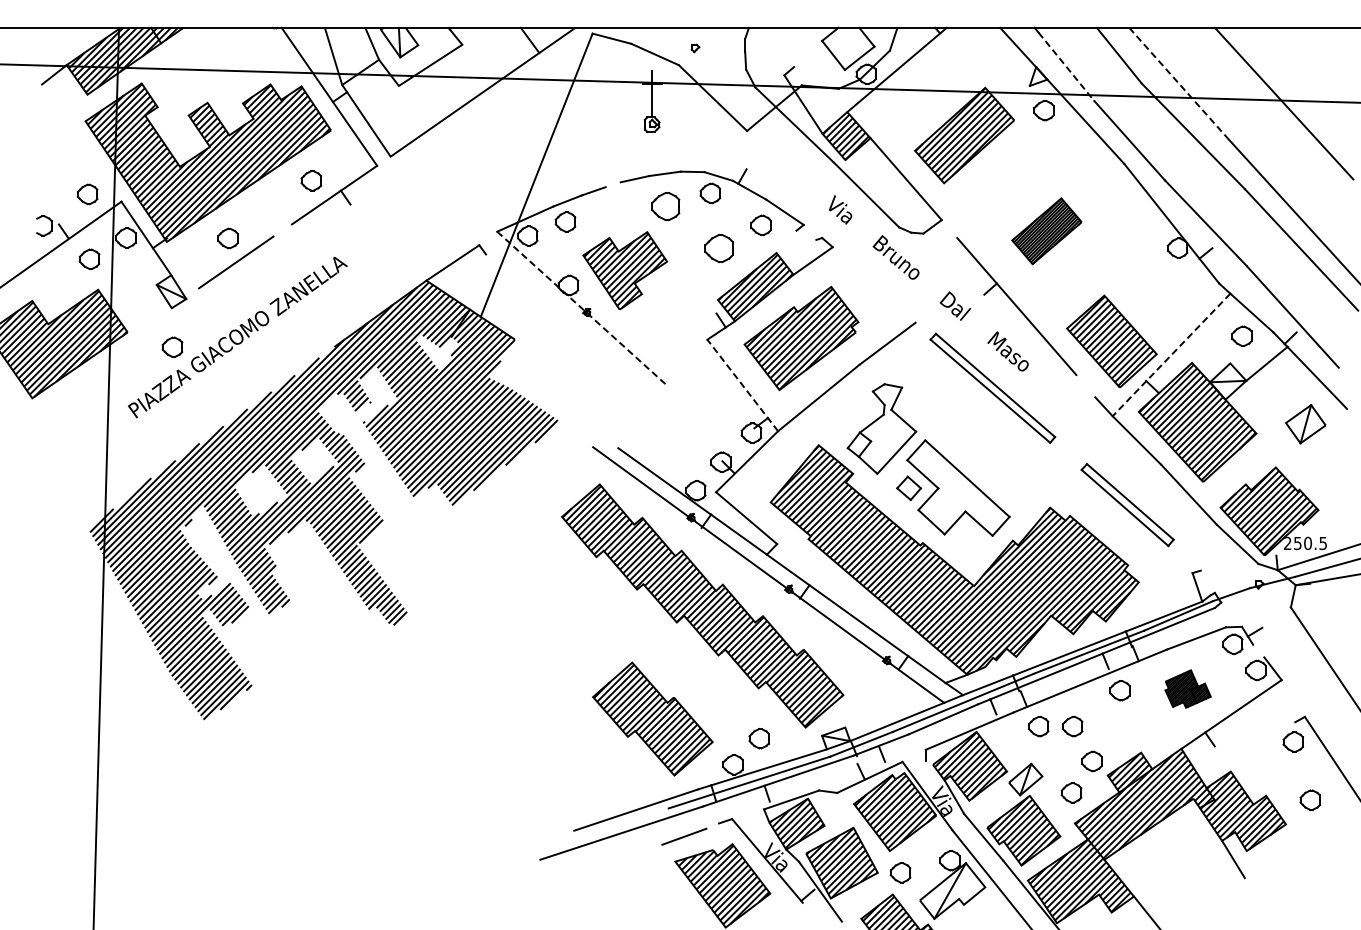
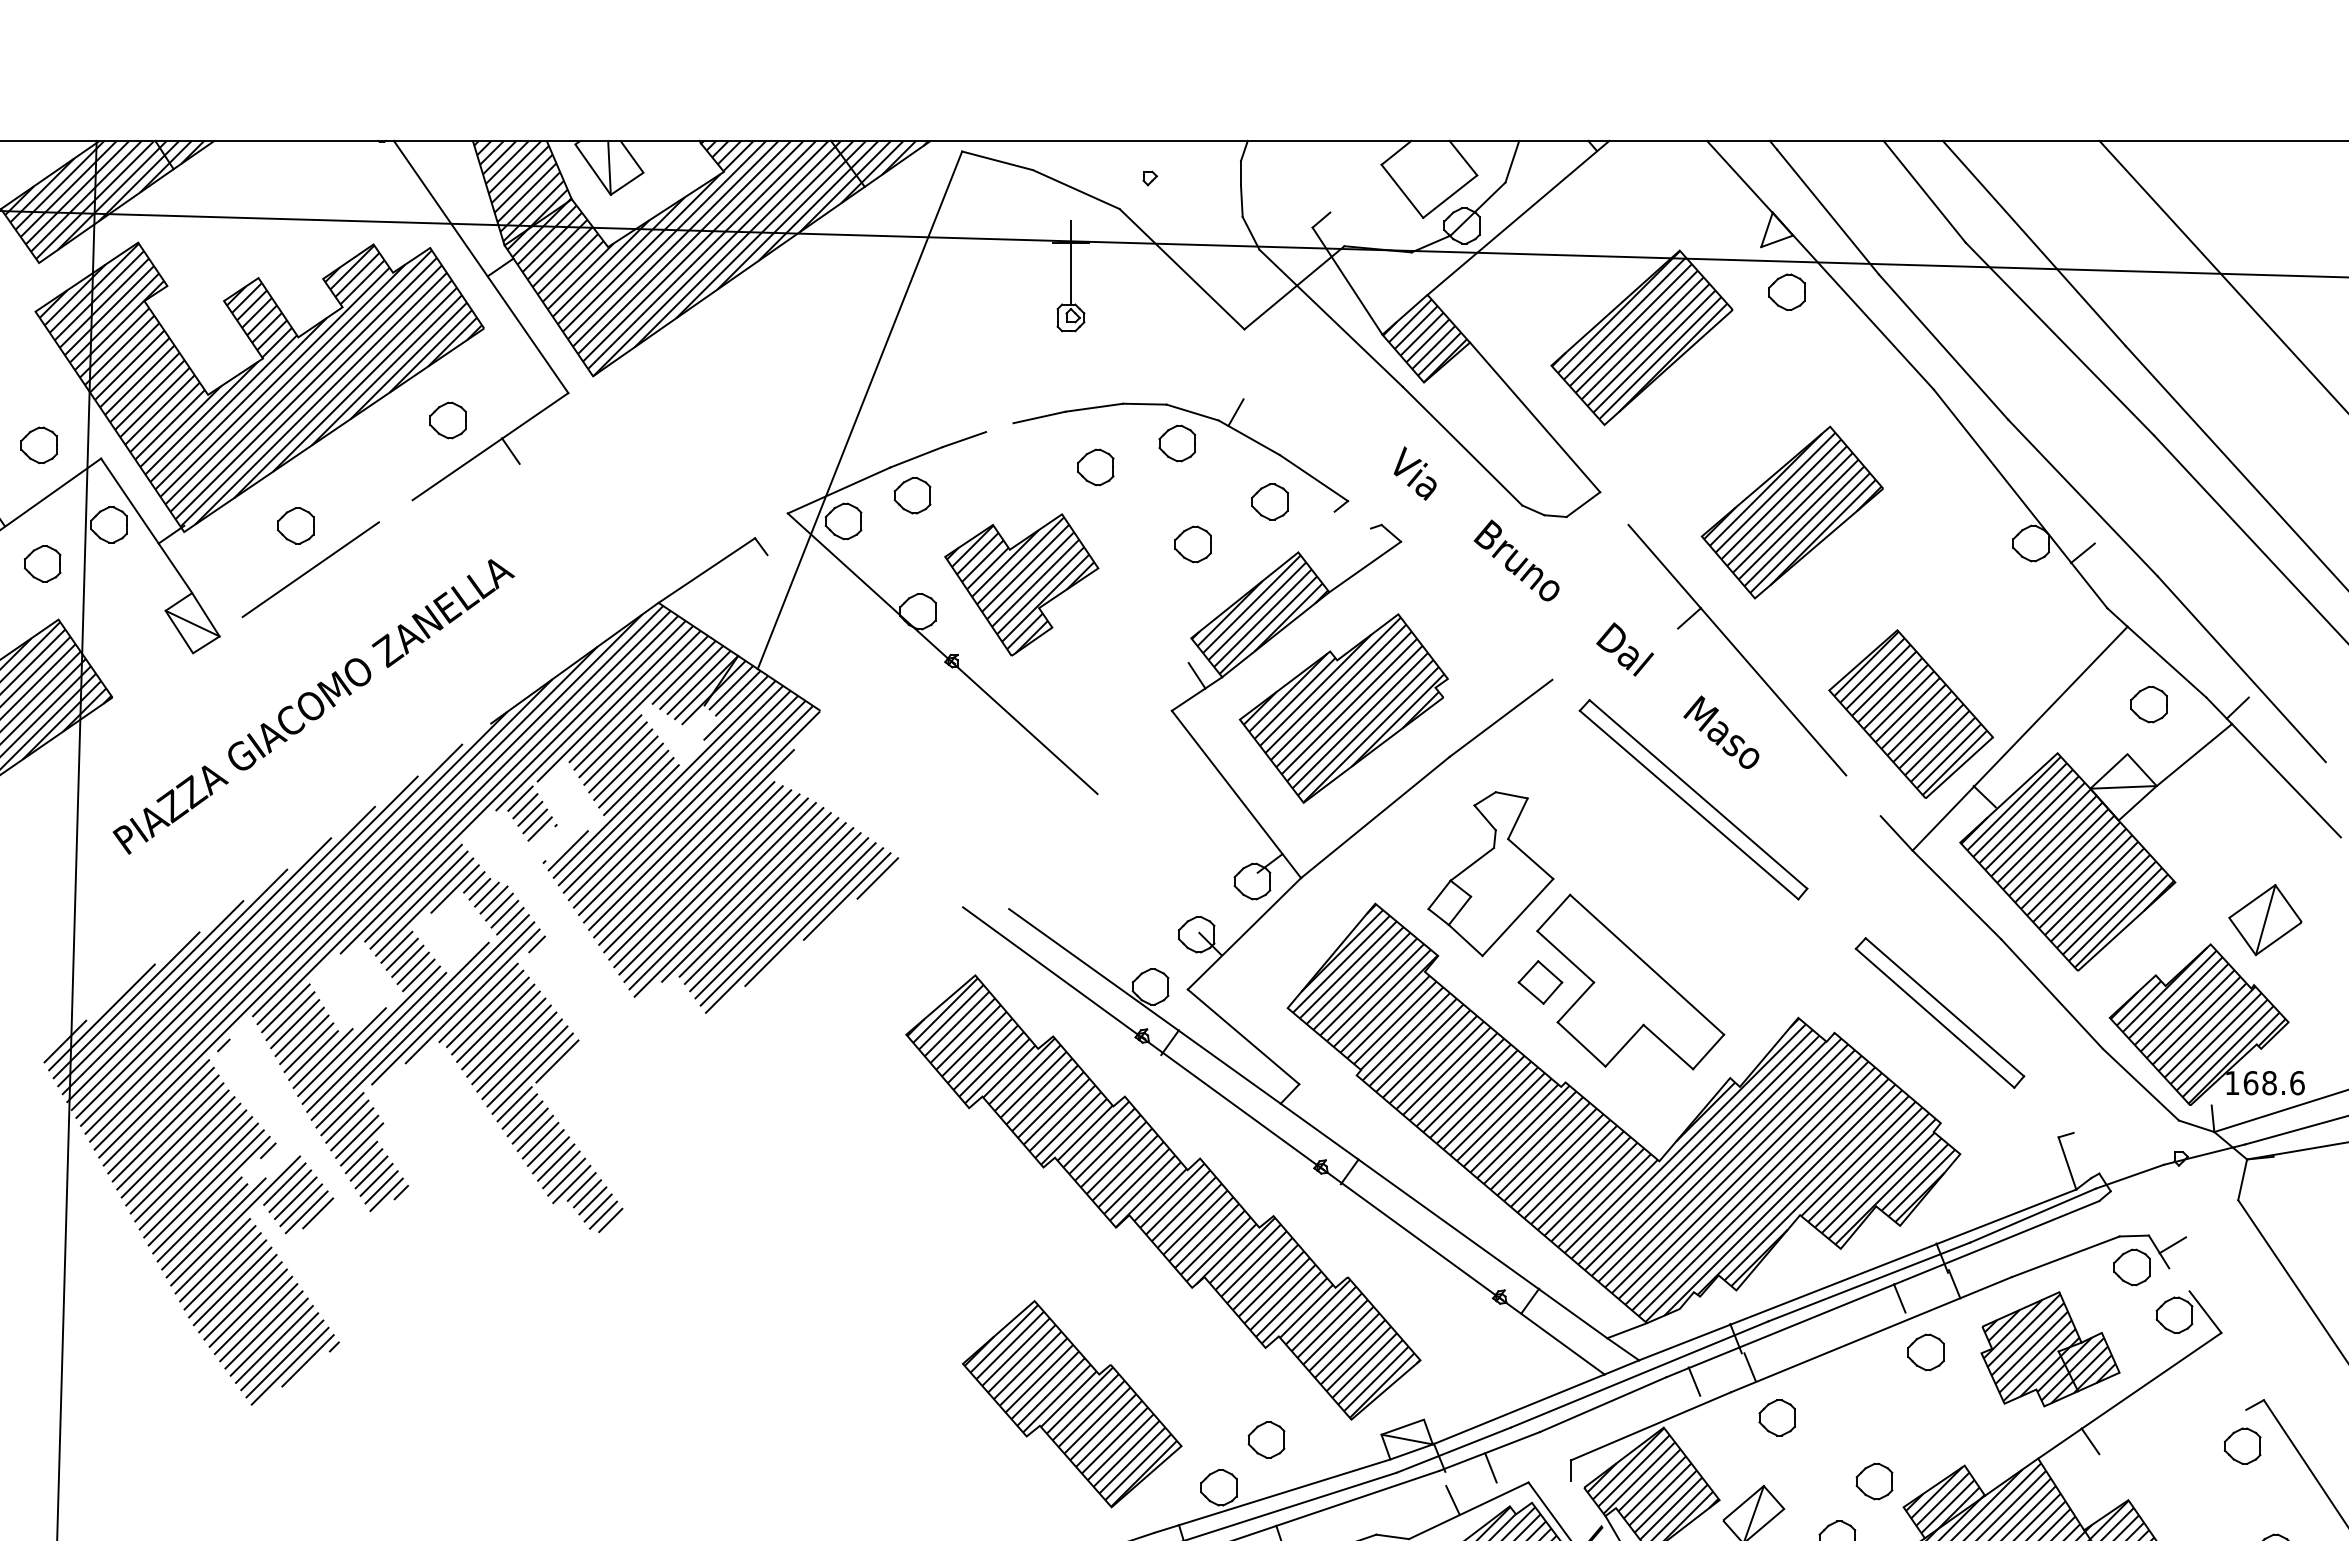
line: (1066, 67) -> (1828, 213), dashed -> solid
line: (1179, 84) -> (2034, 244), dashed -> solid
hatch: (449, 91) -> (700, 257), added
part: (665, 206) -> (1095, 467), size x0.71
part: (1046, 231) -> (1791, 513), size x1.43
part: (718, 248) -> (1192, 544), size x0.71
line: (582, 308) -> (943, 653), dashed -> solid
part: (172, 346) -> (194, 723), removed
line: (1171, 354) -> (2020, 737), dashed -> solid
line: (742, 385) -> (1236, 794), dashed -> solid
part: (1305, 424) -> (2264, 920), moved
text: (1305, 543) -> (2264, 1083), 250.5 -> 168.6
part: (1187, 688) -> (2049, 1348), size x1.67
part: (1072, 726) -> (1839, 1417), removed

